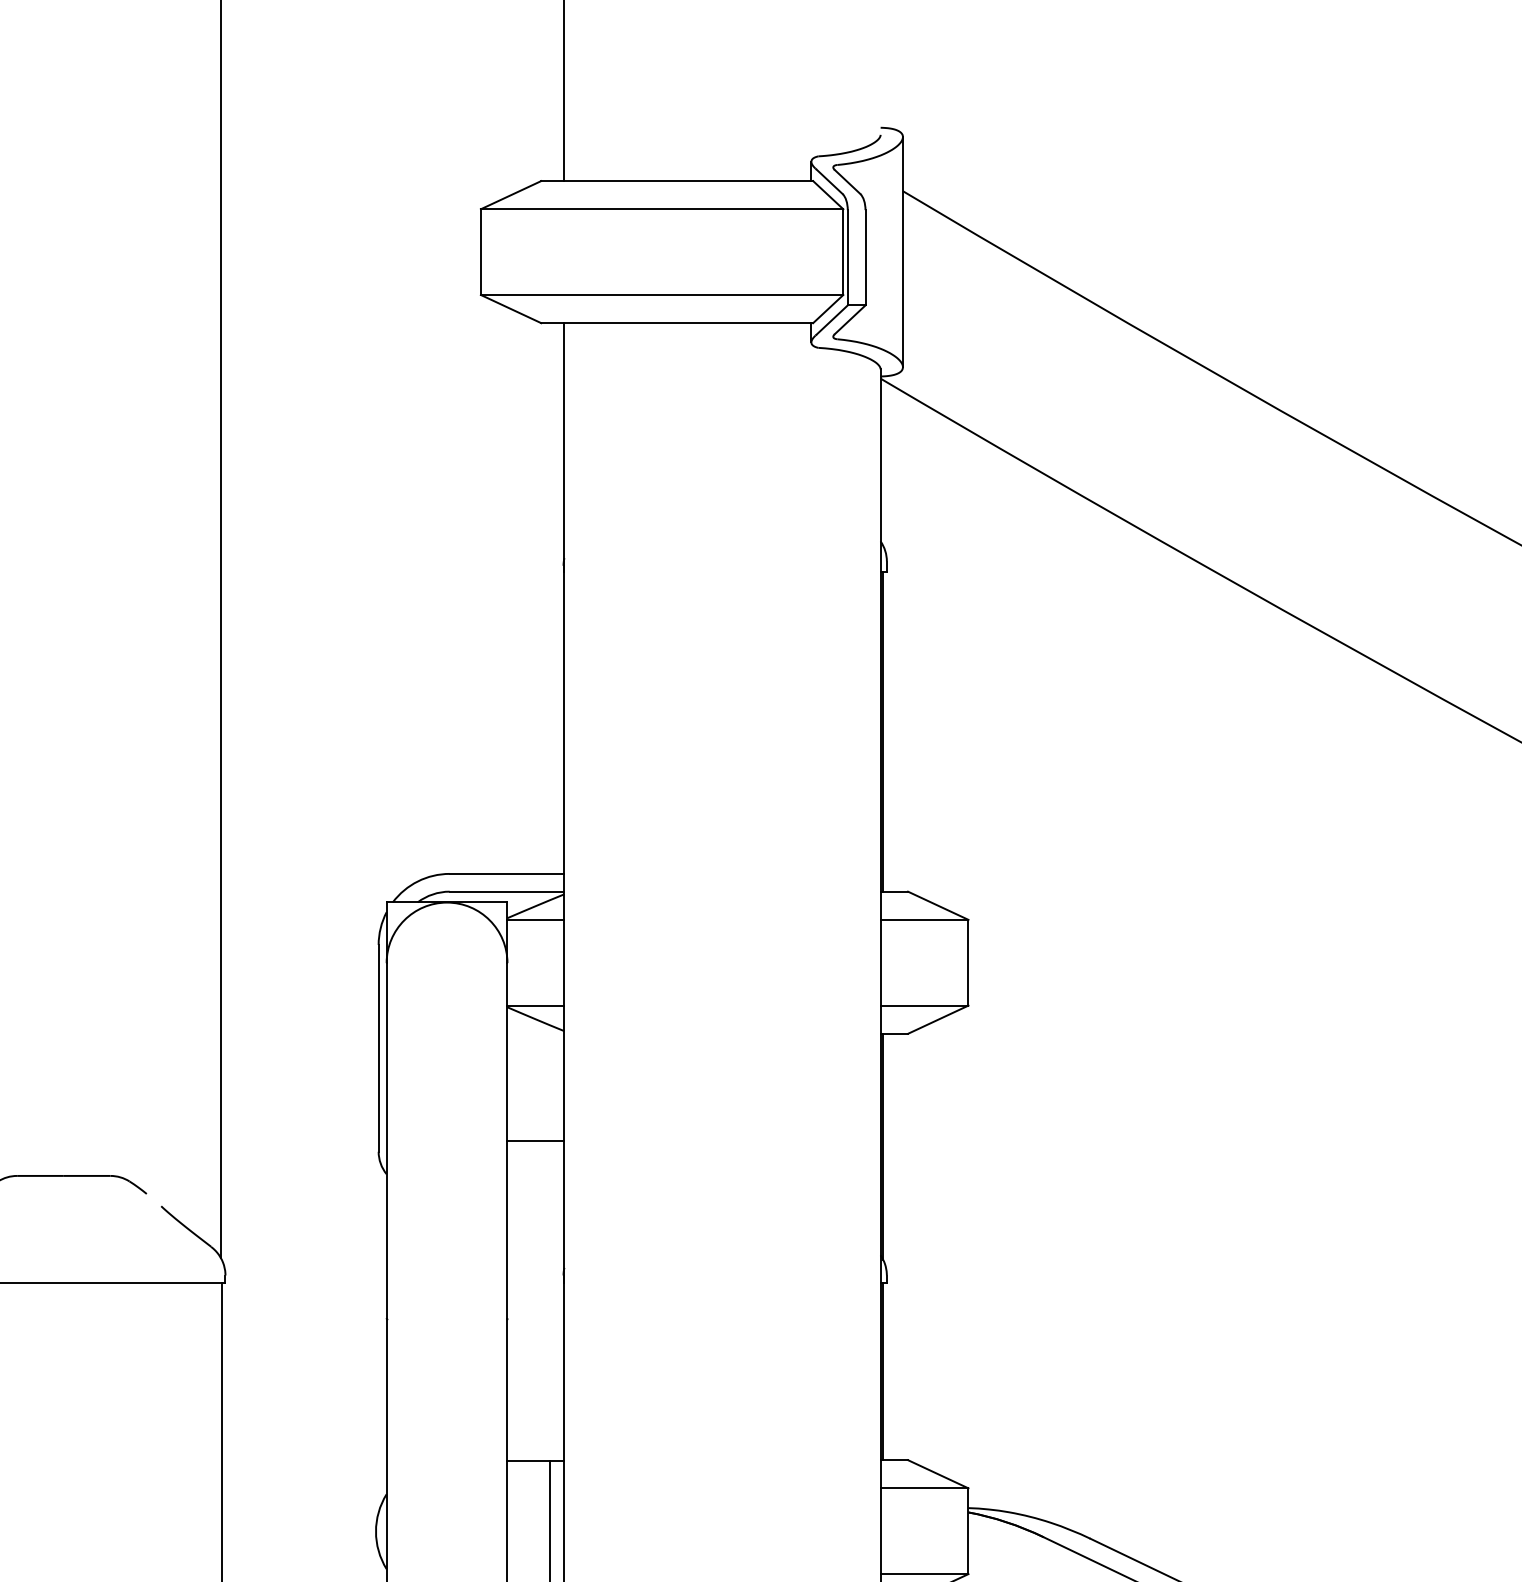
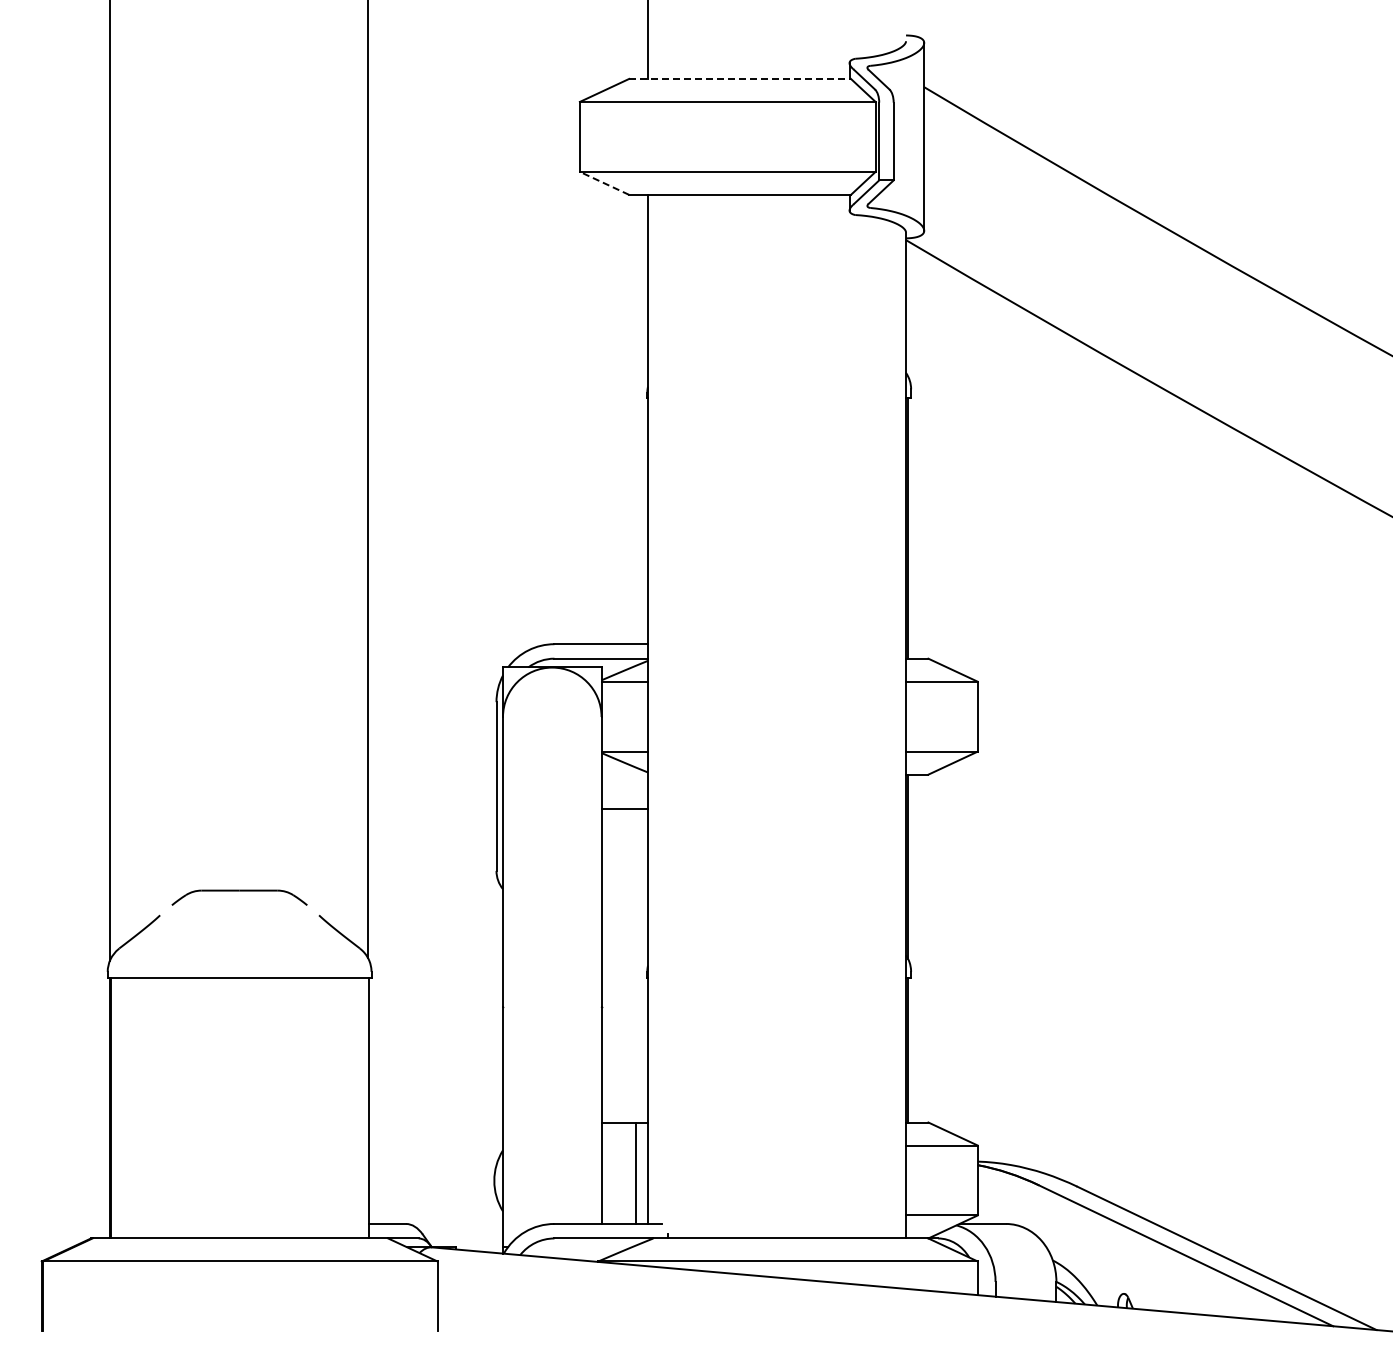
line: (677, 180) -> (740, 78), solid -> dashed
line: (511, 309) -> (604, 183), solid -> dashed
line: (535, 1141) -> (624, 809), moved

